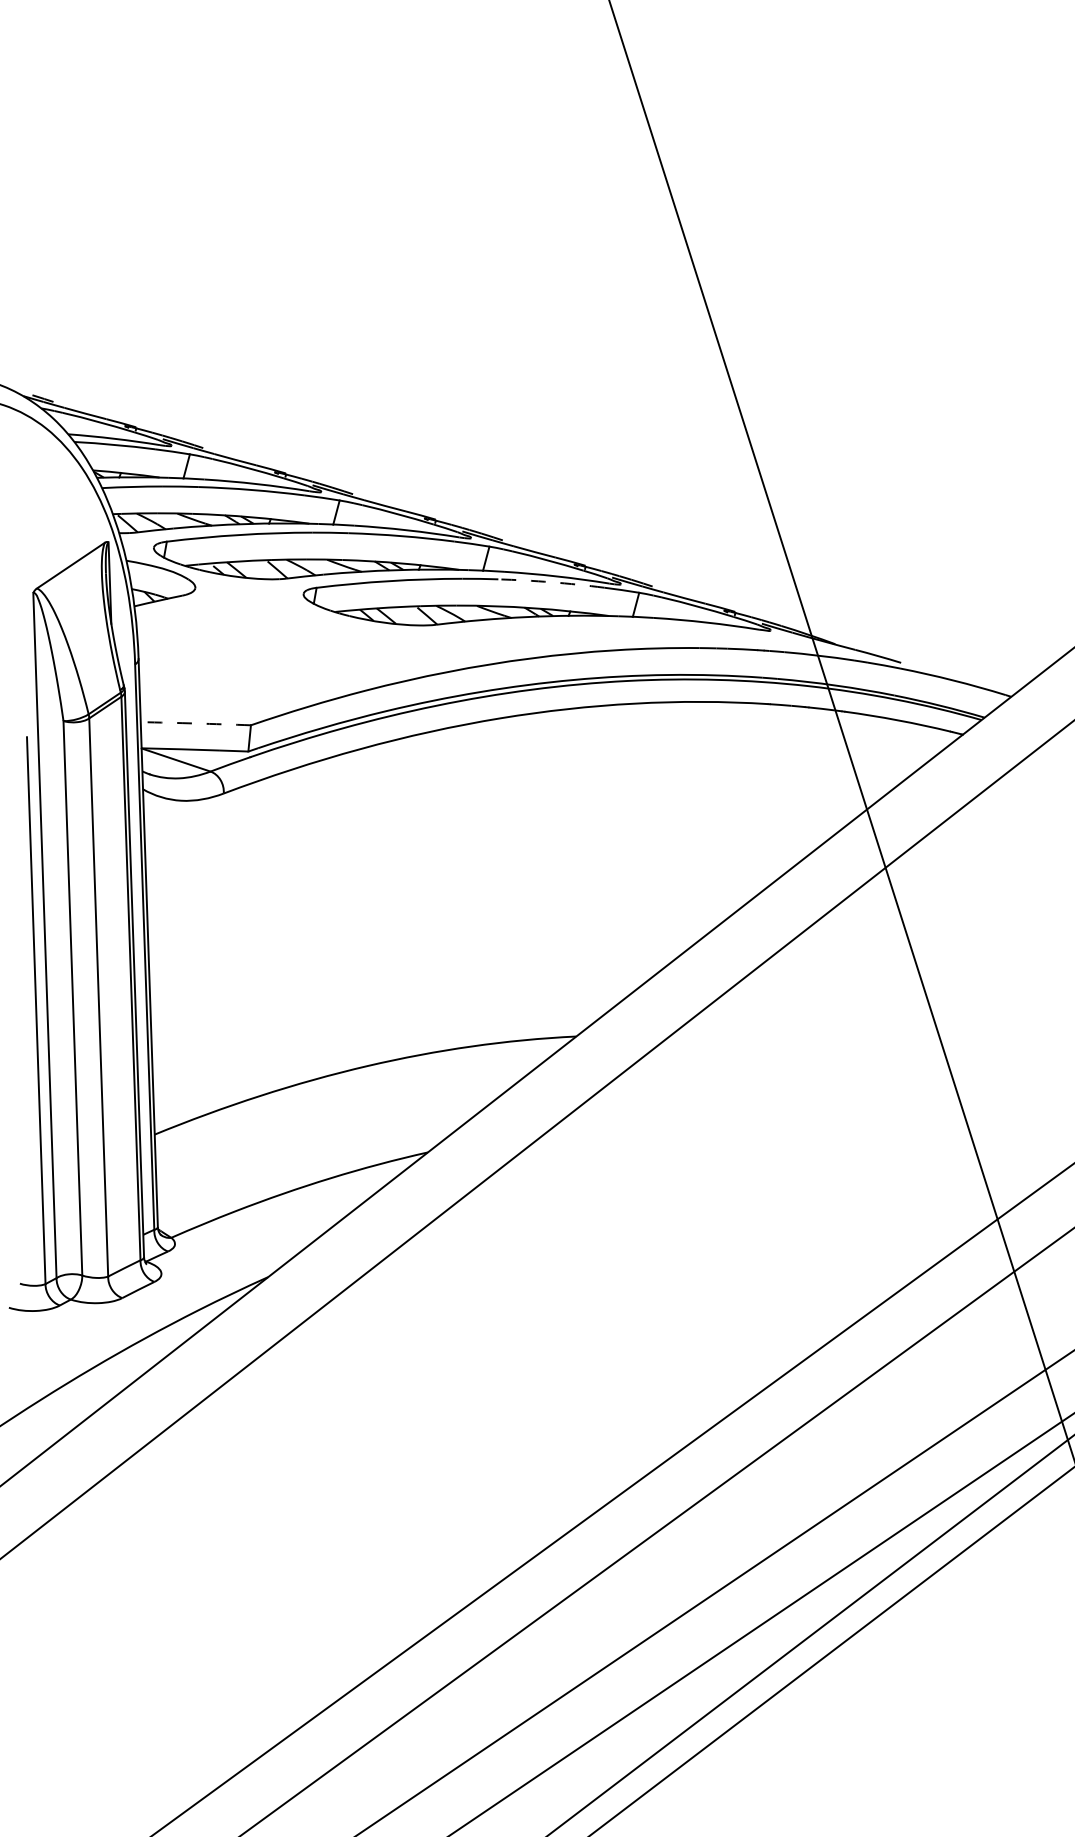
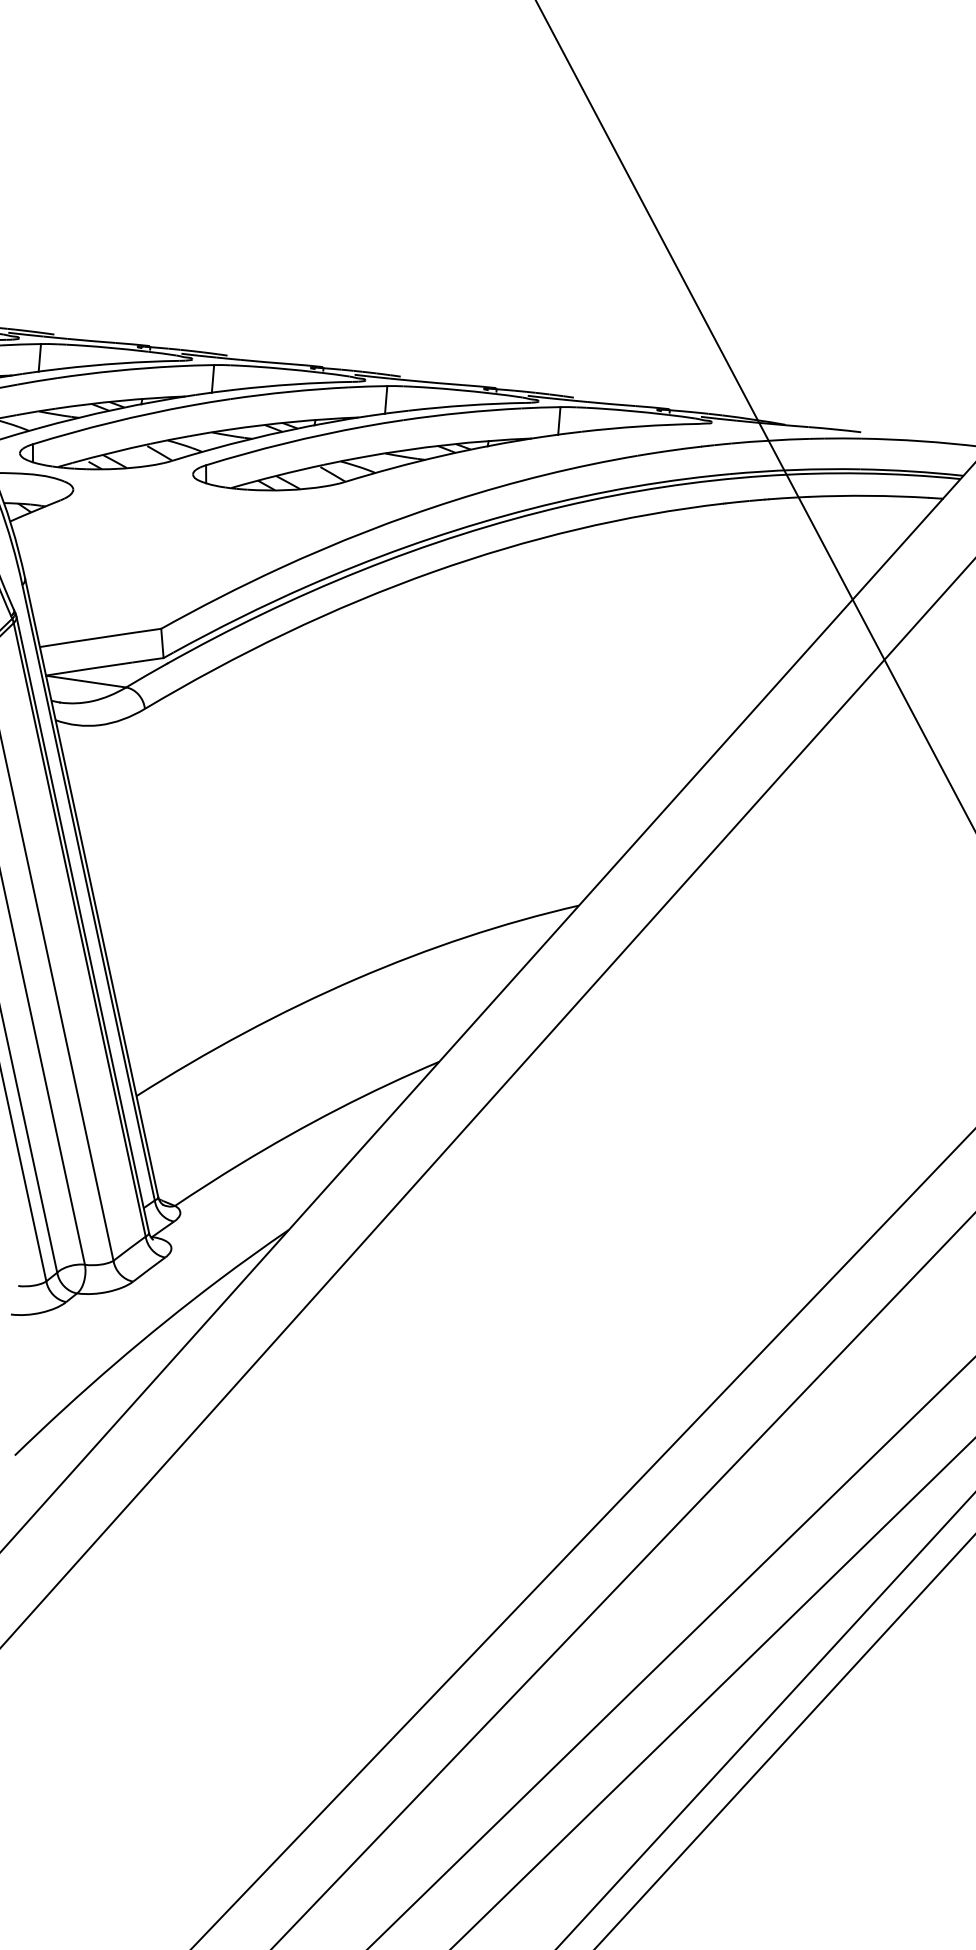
arc: (551, 582) -> (462, 413), dashed -> solid
arc: (195, 723) -> (100, 637), dashed -> solid

